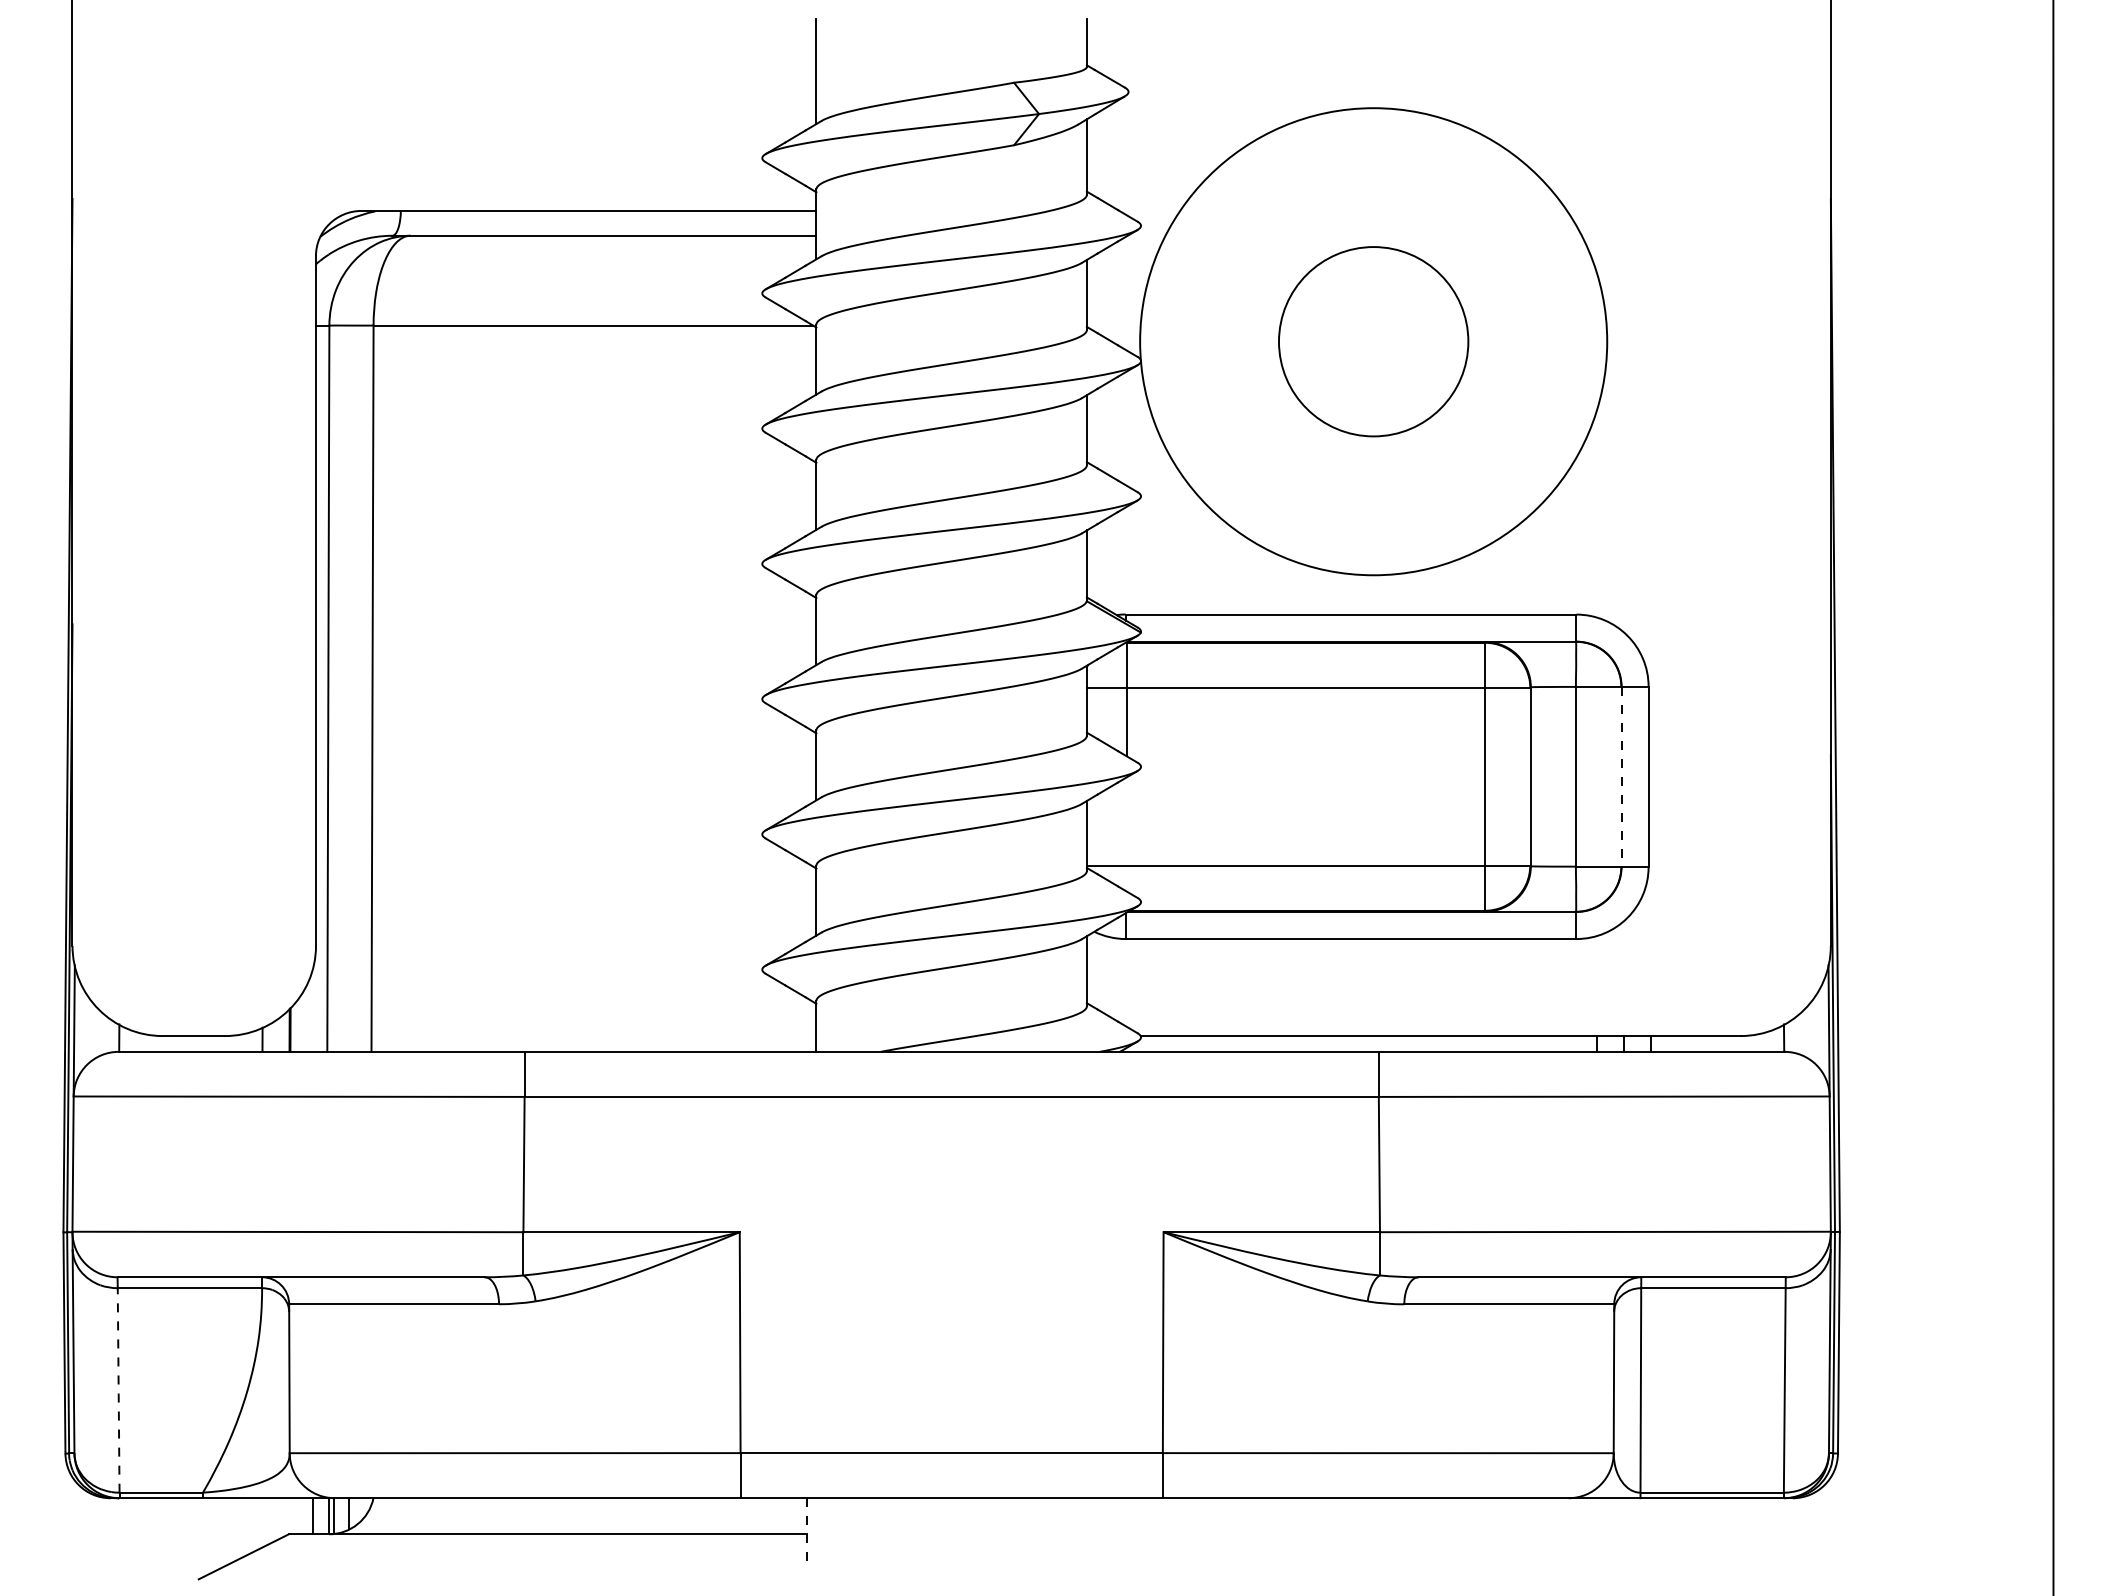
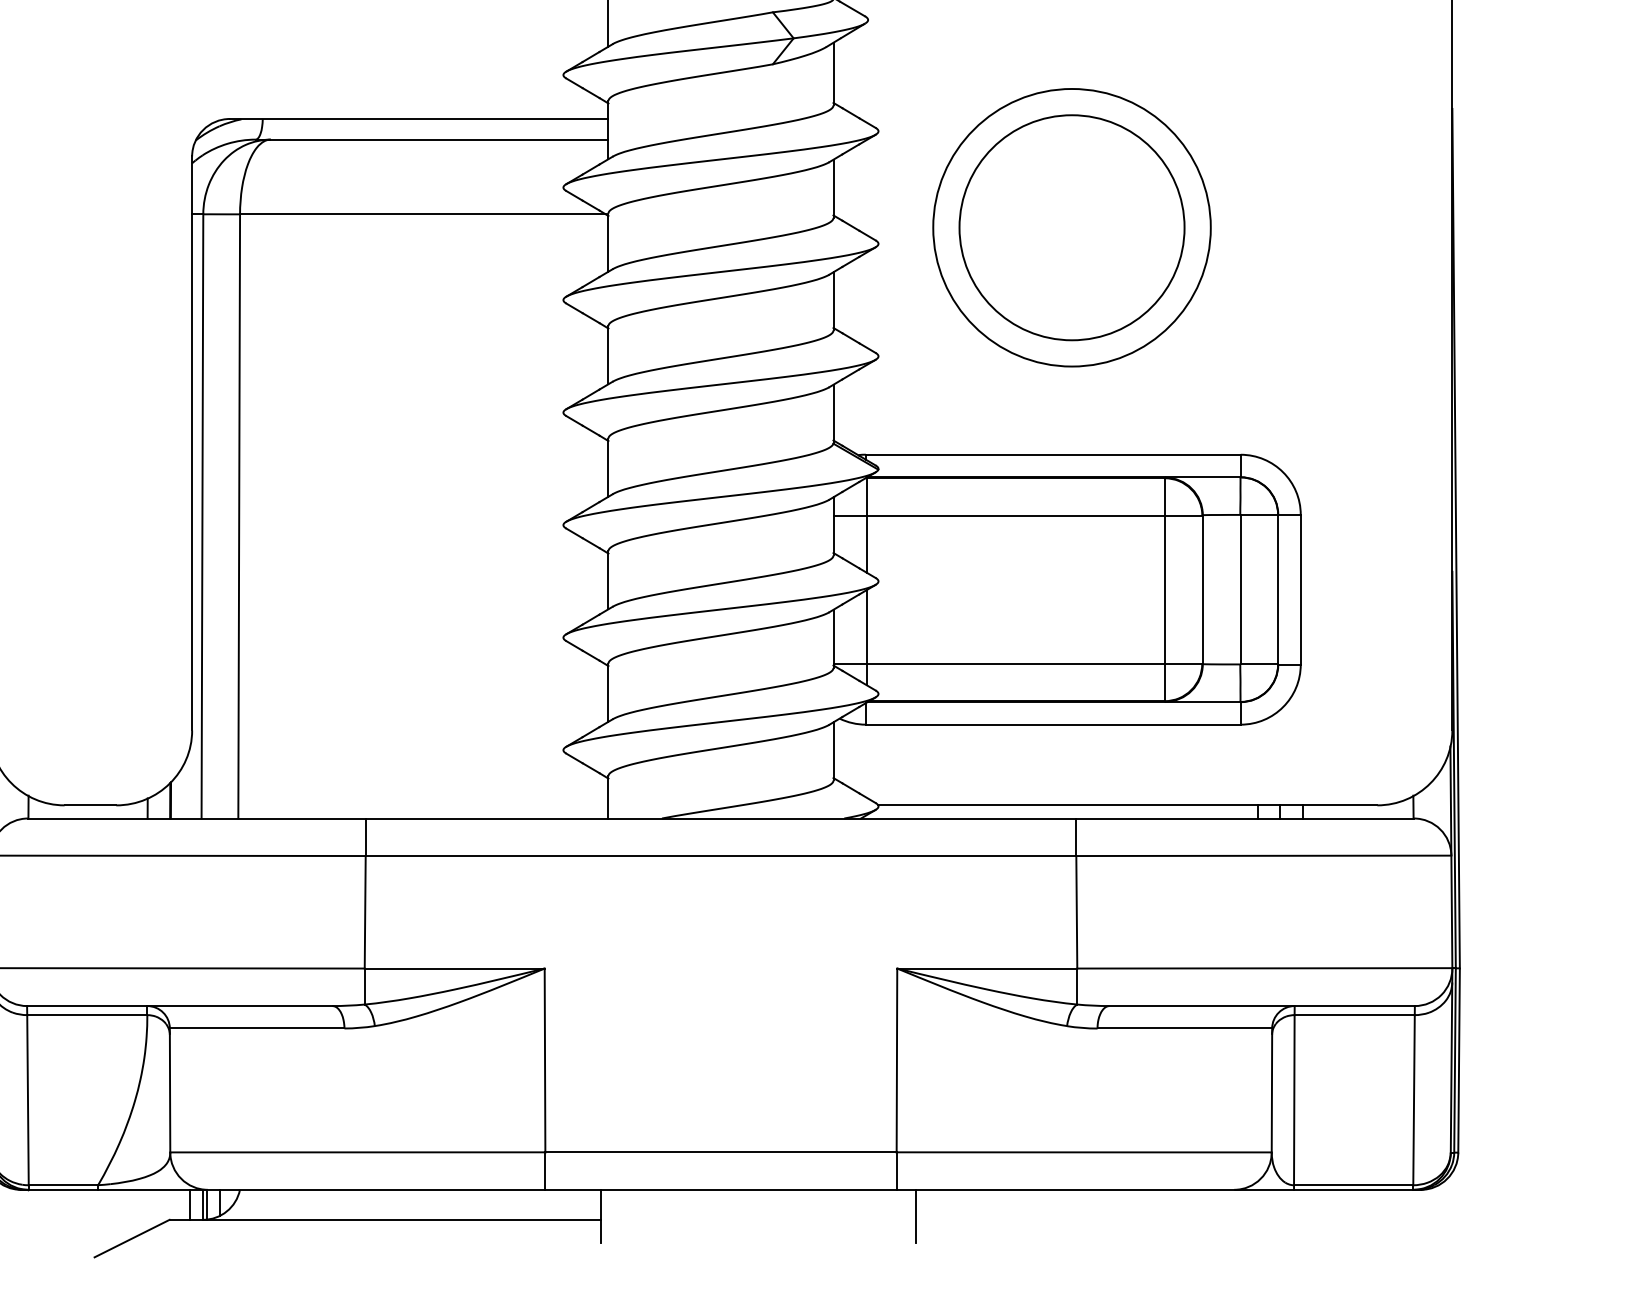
circle: (1373, 341) -> (1071, 227), size x0.71
circle: (1373, 341) -> (1071, 227), size x1.43
line: (1621, 777) -> (1278, 590), dashed -> solid
line: (1126, 834) -> (866, 637), added
line: (118, 1389) -> (27, 1099), dashed -> solid
line: (807, 1530) -> (601, 1216), dashed -> solid
line: (1186, 1530) -> (916, 1216), added

